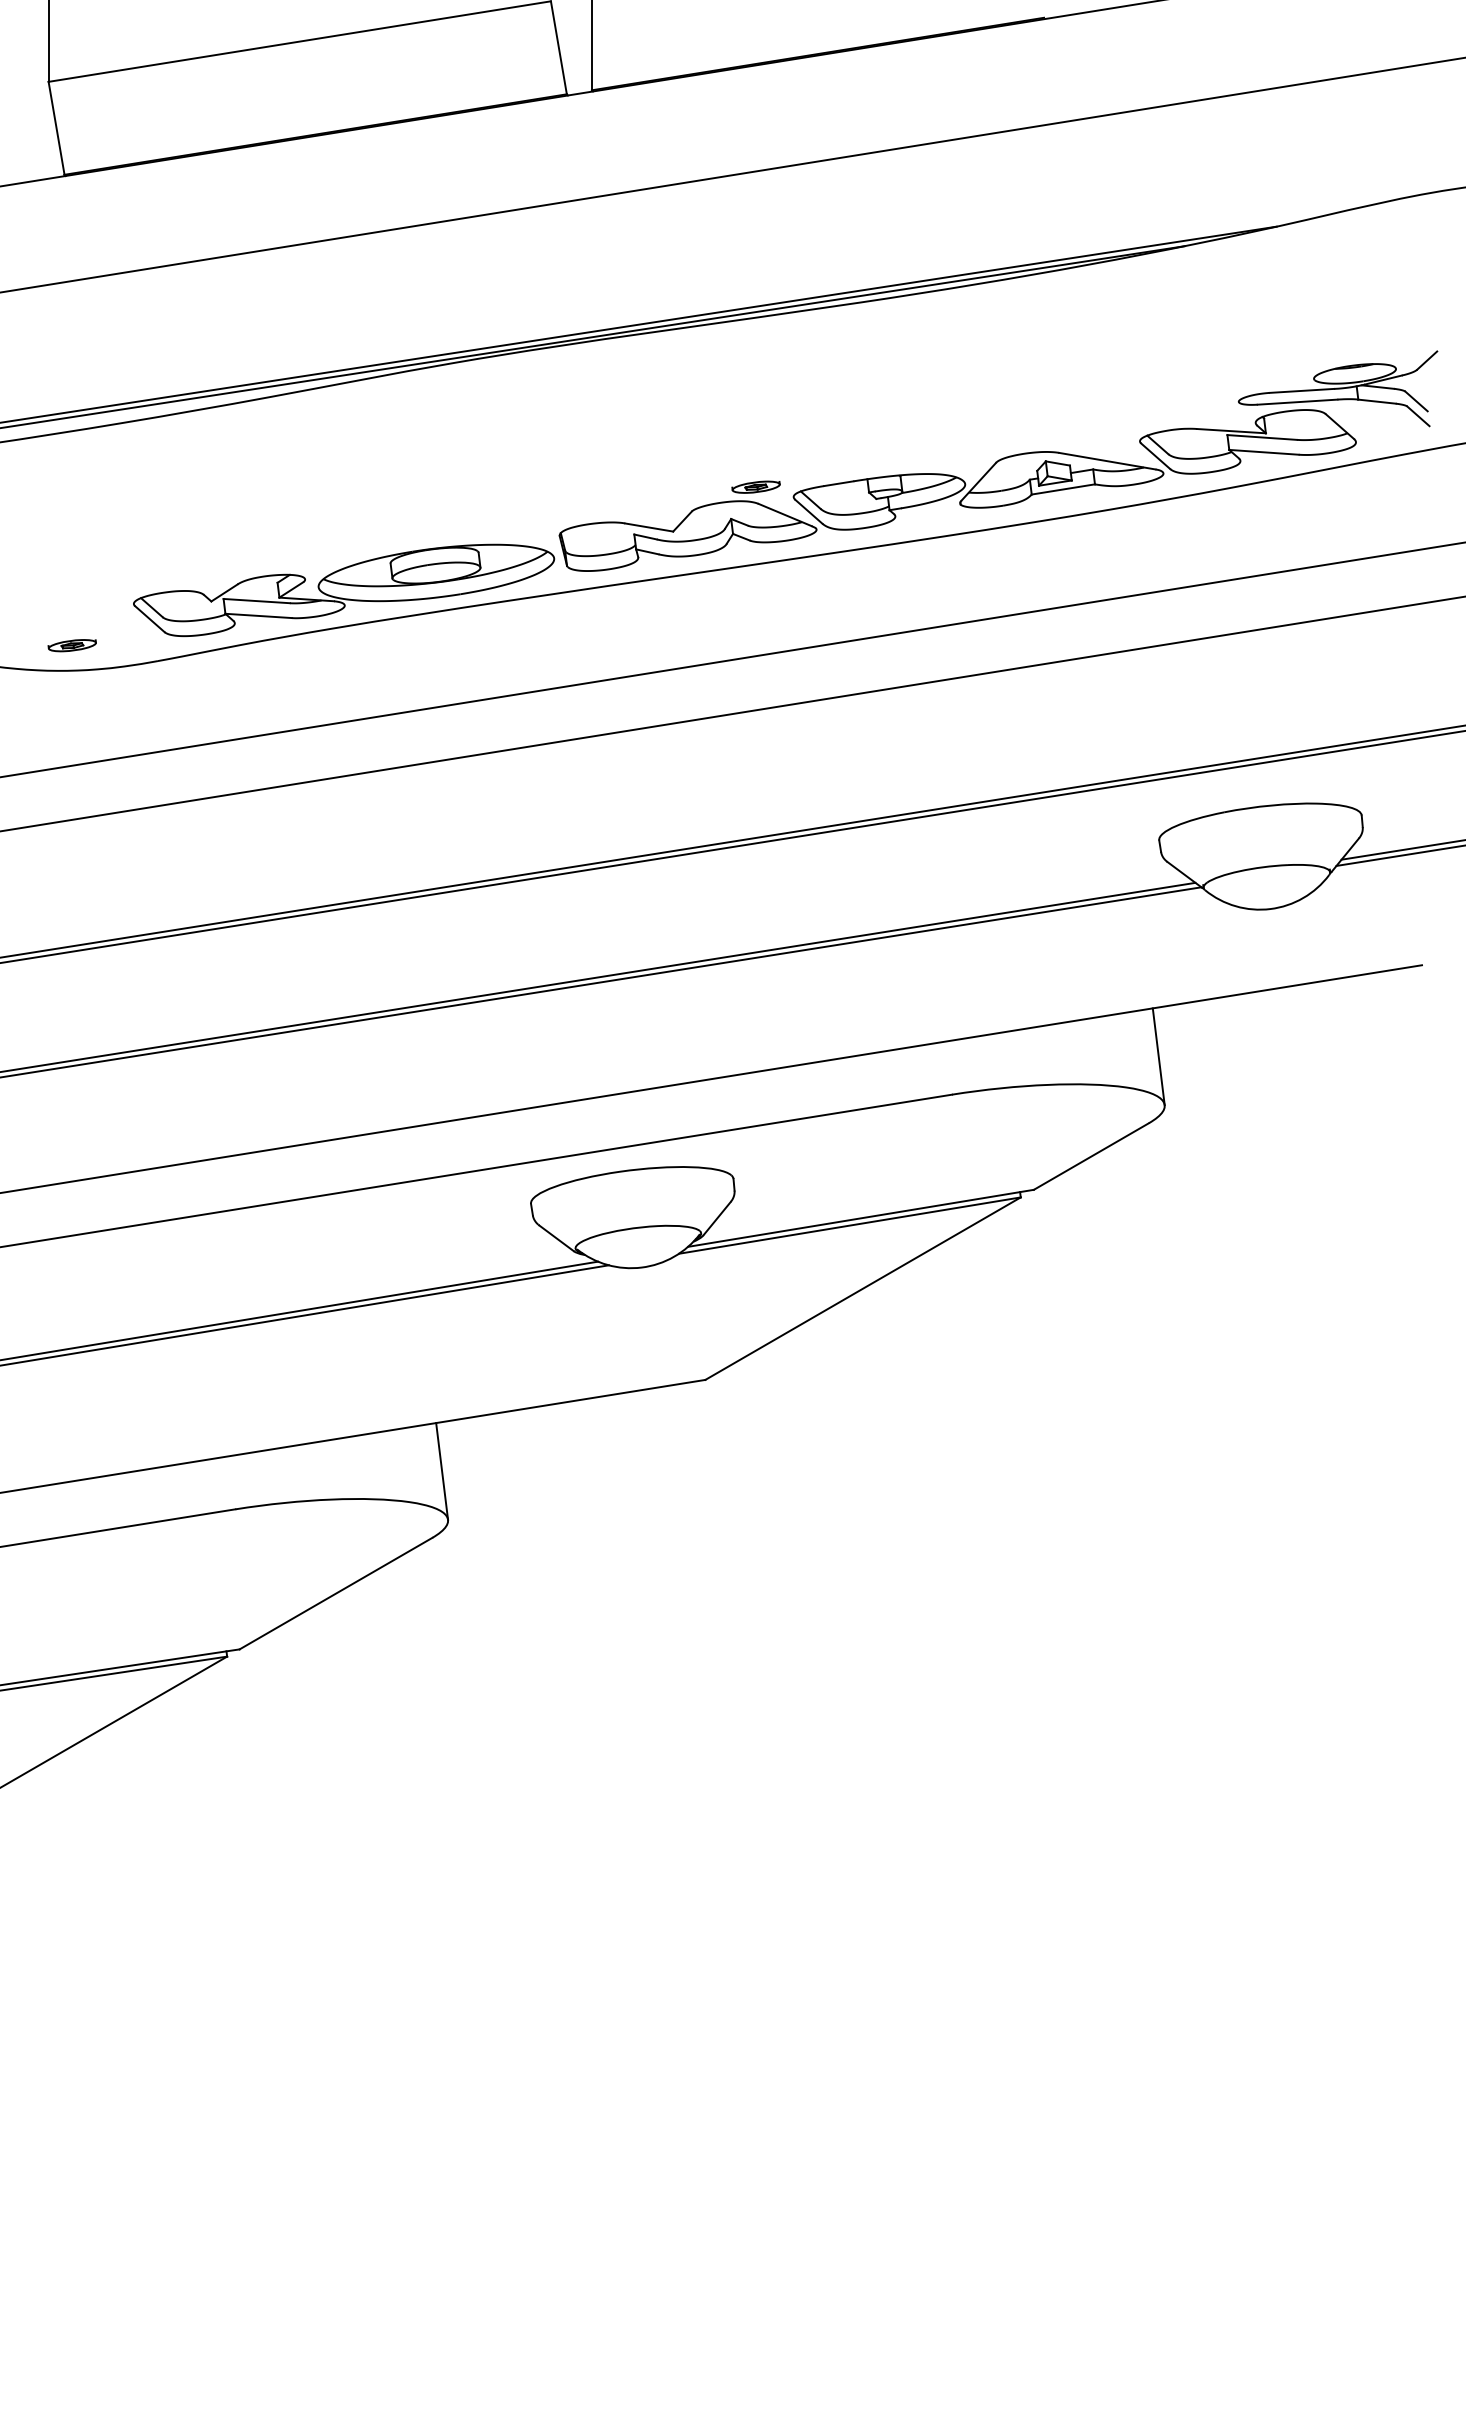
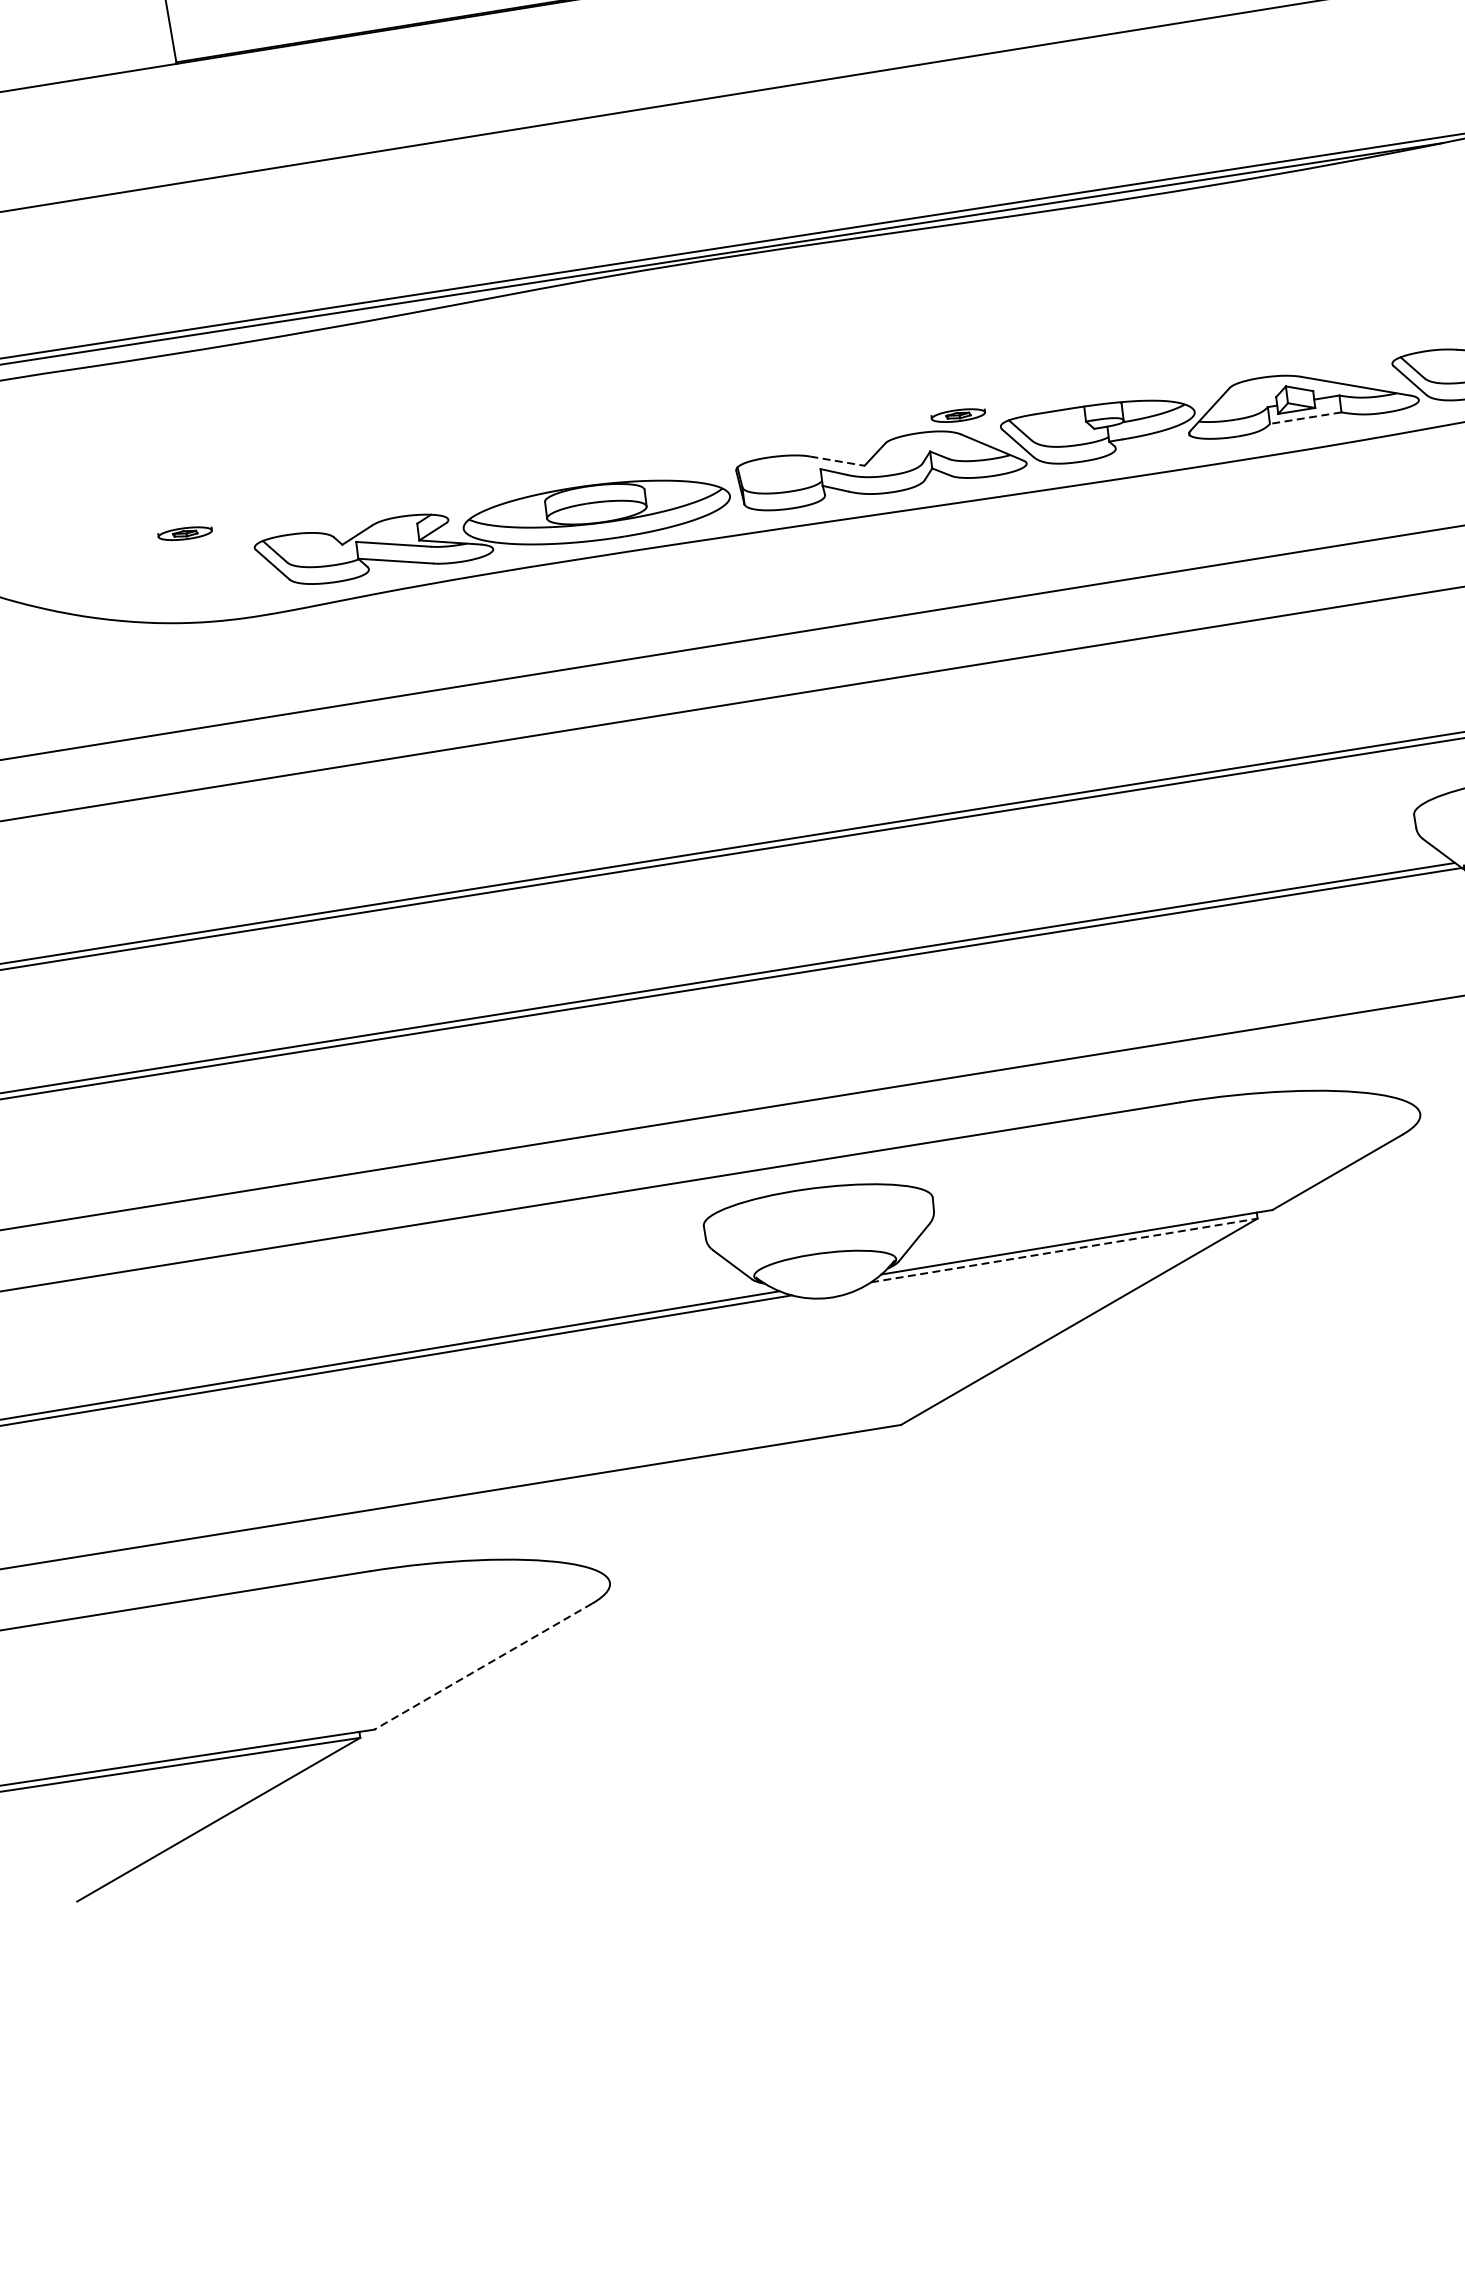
line: (1062, 489) -> (1304, 418), solid -> dashed
line: (649, 527) -> (837, 461), solid -> dashed
part: (71, 645) -> (184, 533), moved
line: (1158, 1056) -> (1413, 1059), removed
line: (850, 1225) -> (1065, 1250), solid -> dashed
line: (442, 1471) -> (603, 1528), removed
line: (335, 1593) -> (482, 1666), solid -> dashed

